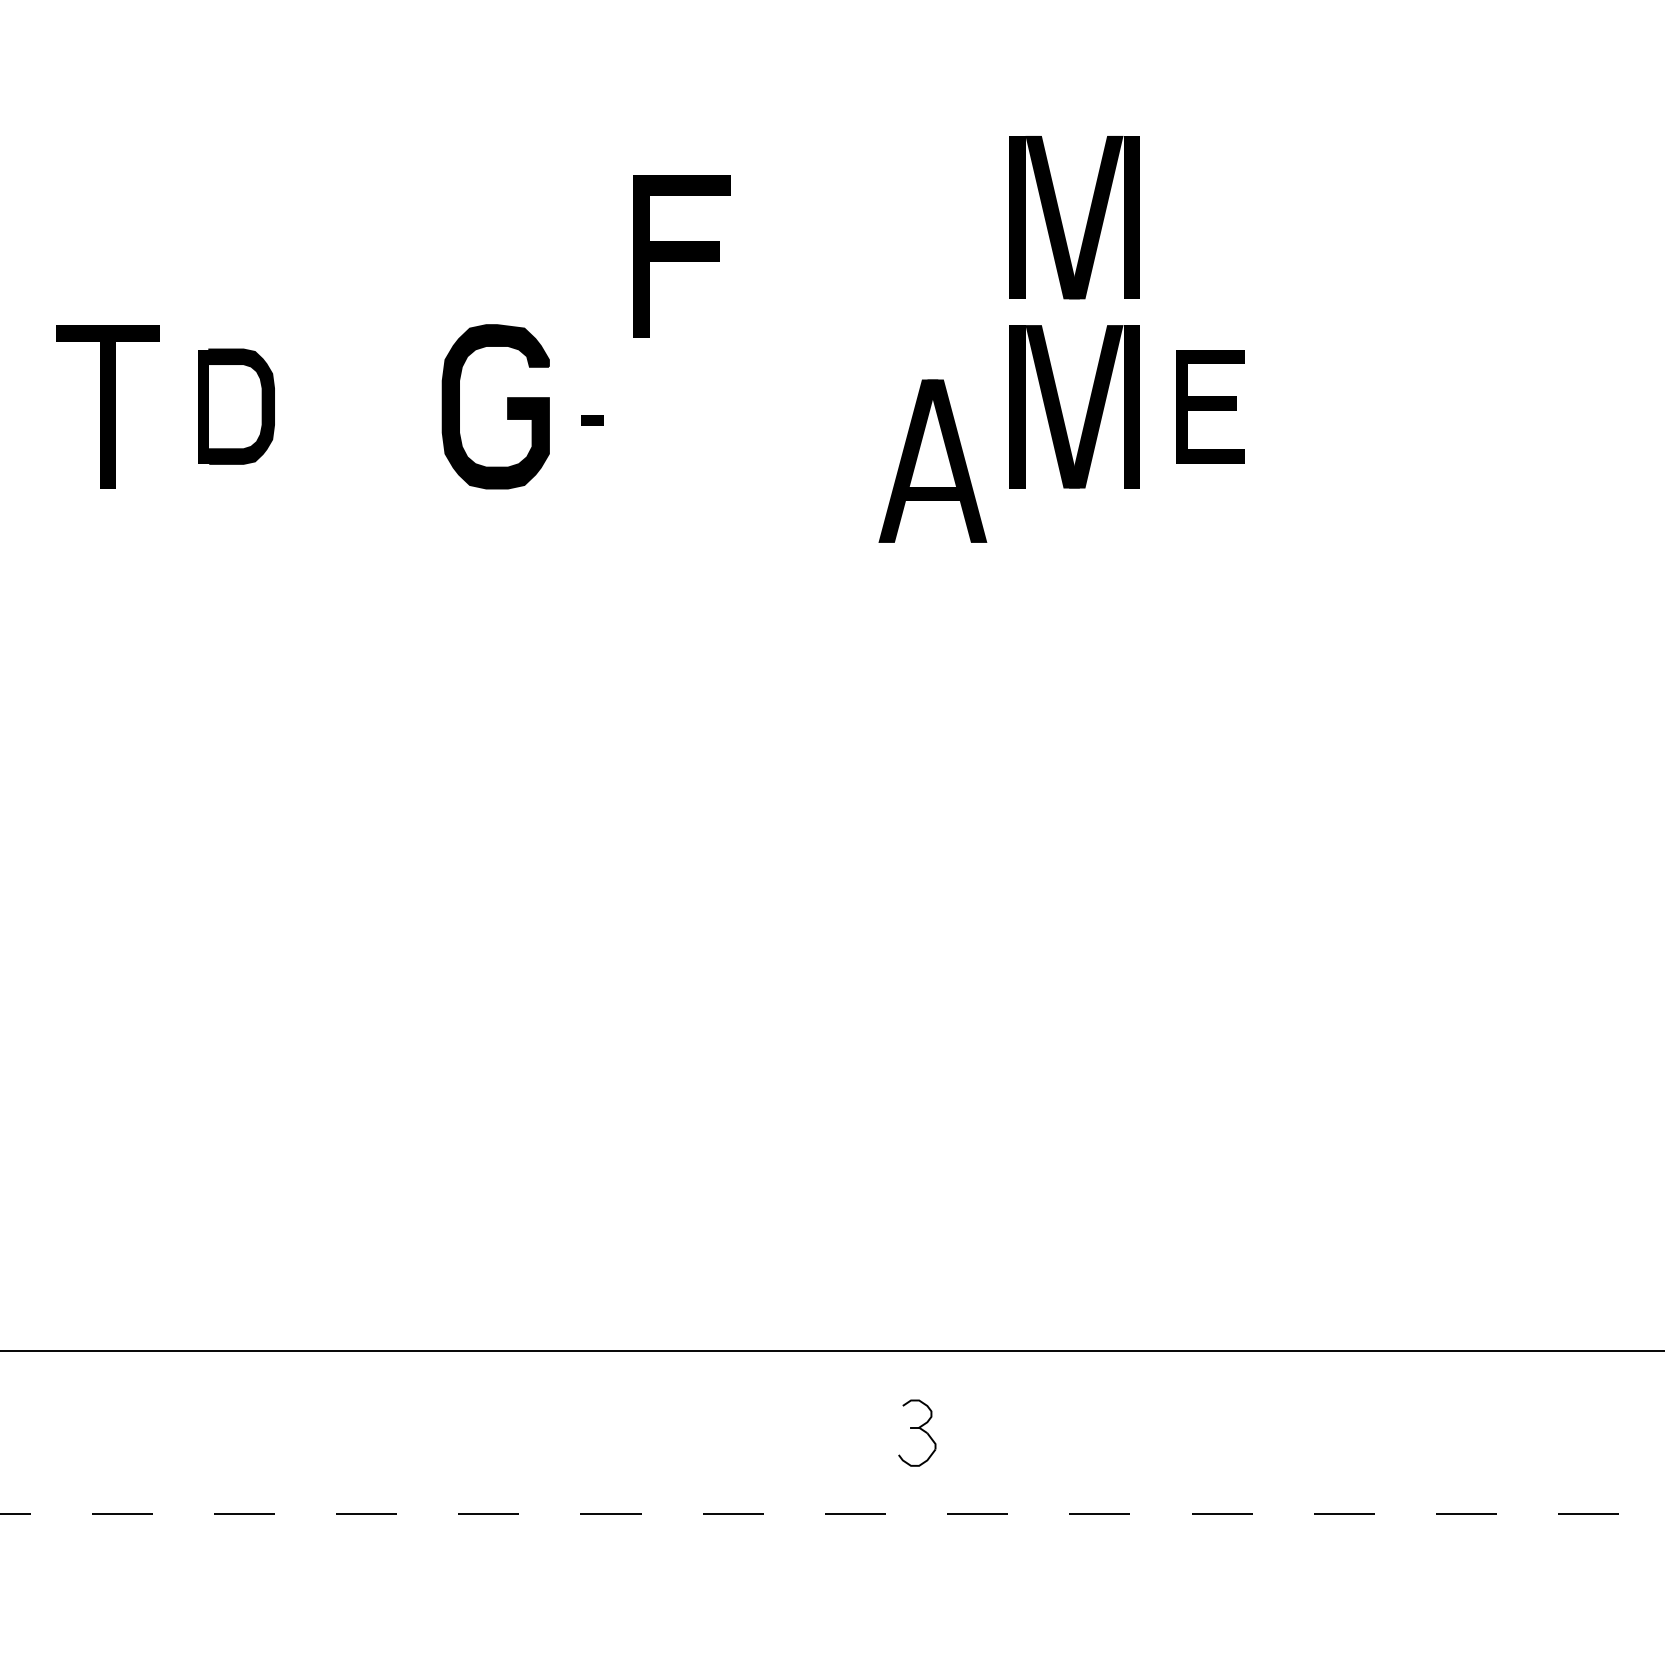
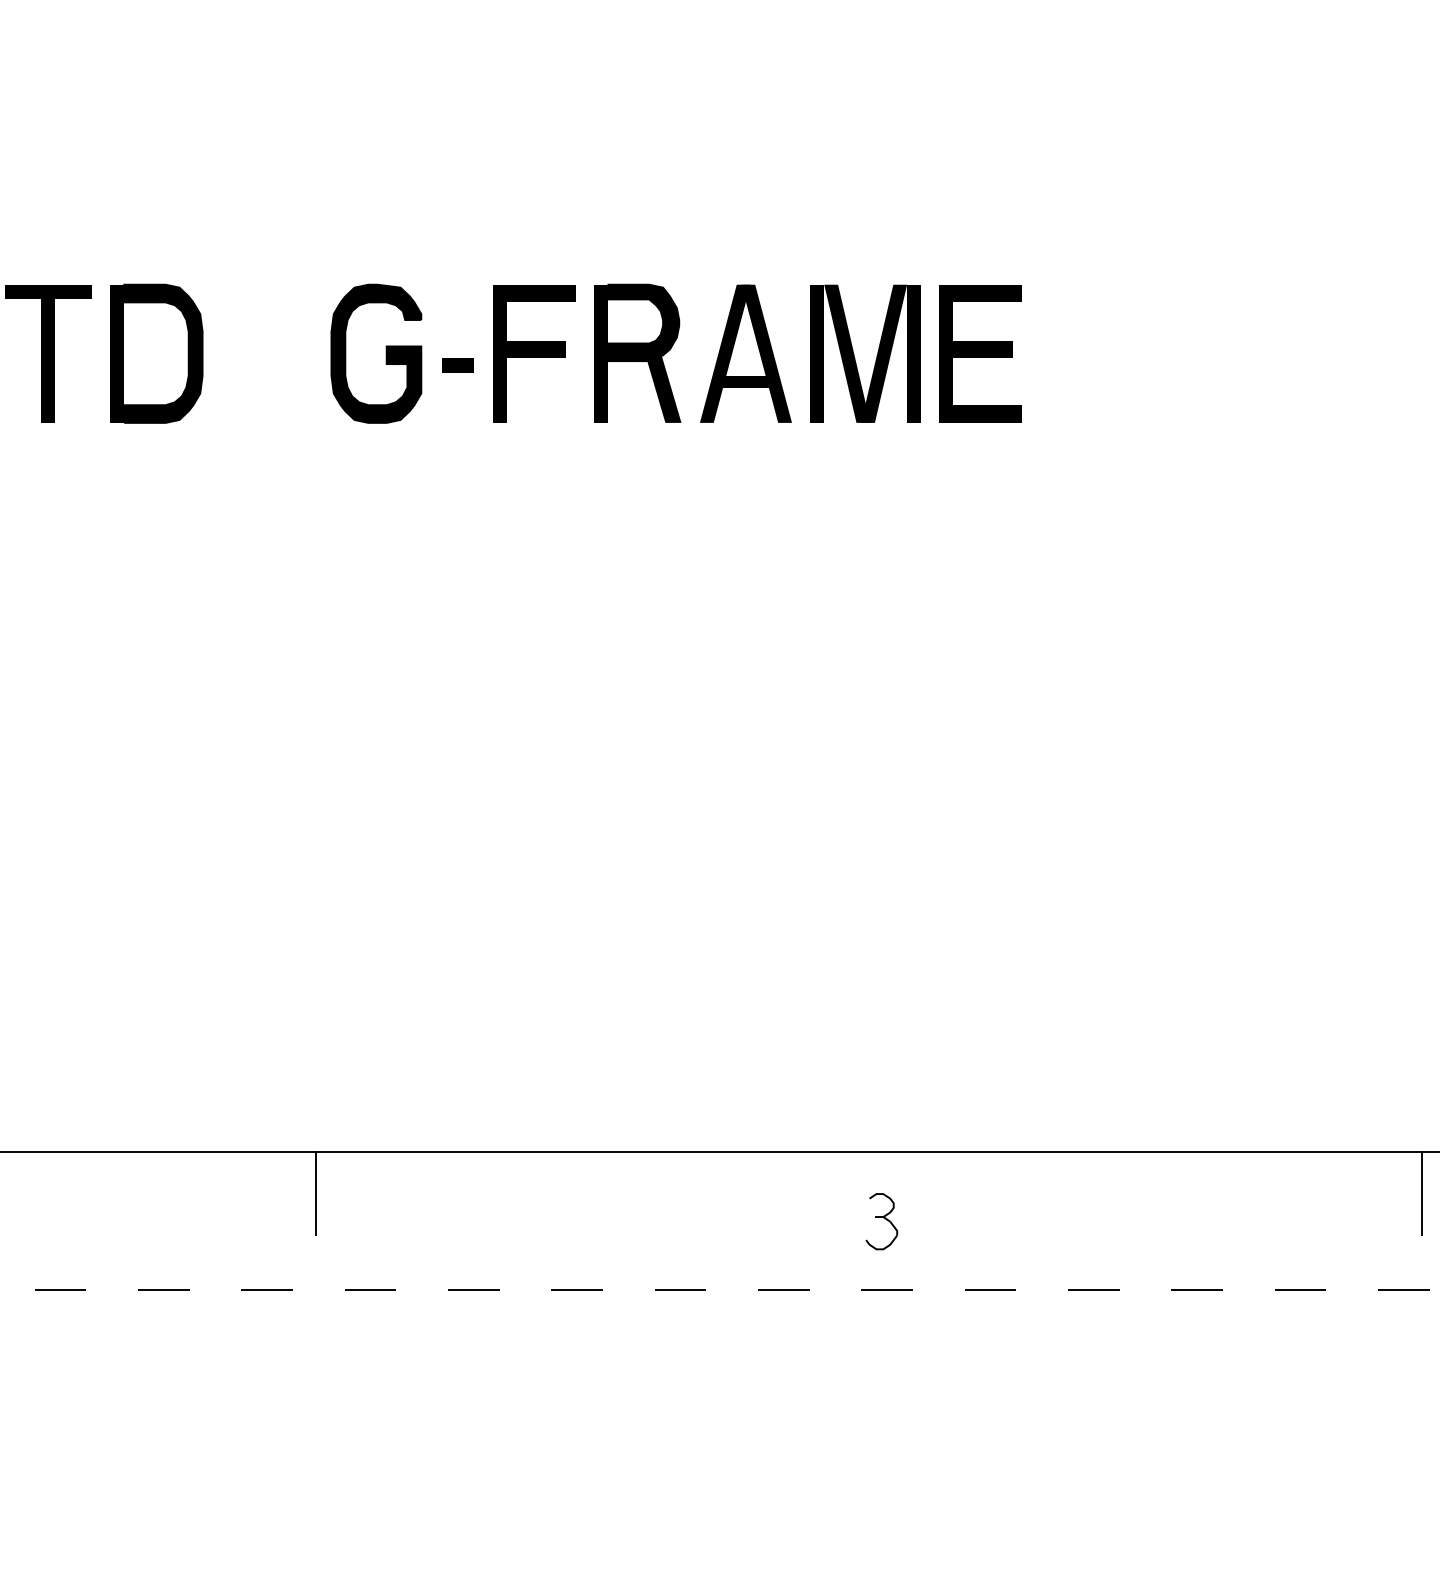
part: (1061, 217) -> (854, 193), removed
part: (682, 256) -> (534, 353), moved
part: (804, 405) -> (637, 352), added
part: (235, 406) -> (156, 353), size x1.43
part: (1210, 406) -> (980, 353), size x1.43
part: (591, 420) -> (457, 365), size x1.67
part: (932, 460) -> (745, 353), moved
line: (425, 1399) -> (316, 1193), added
part: (916, 1432) -> (881, 1221), moved

